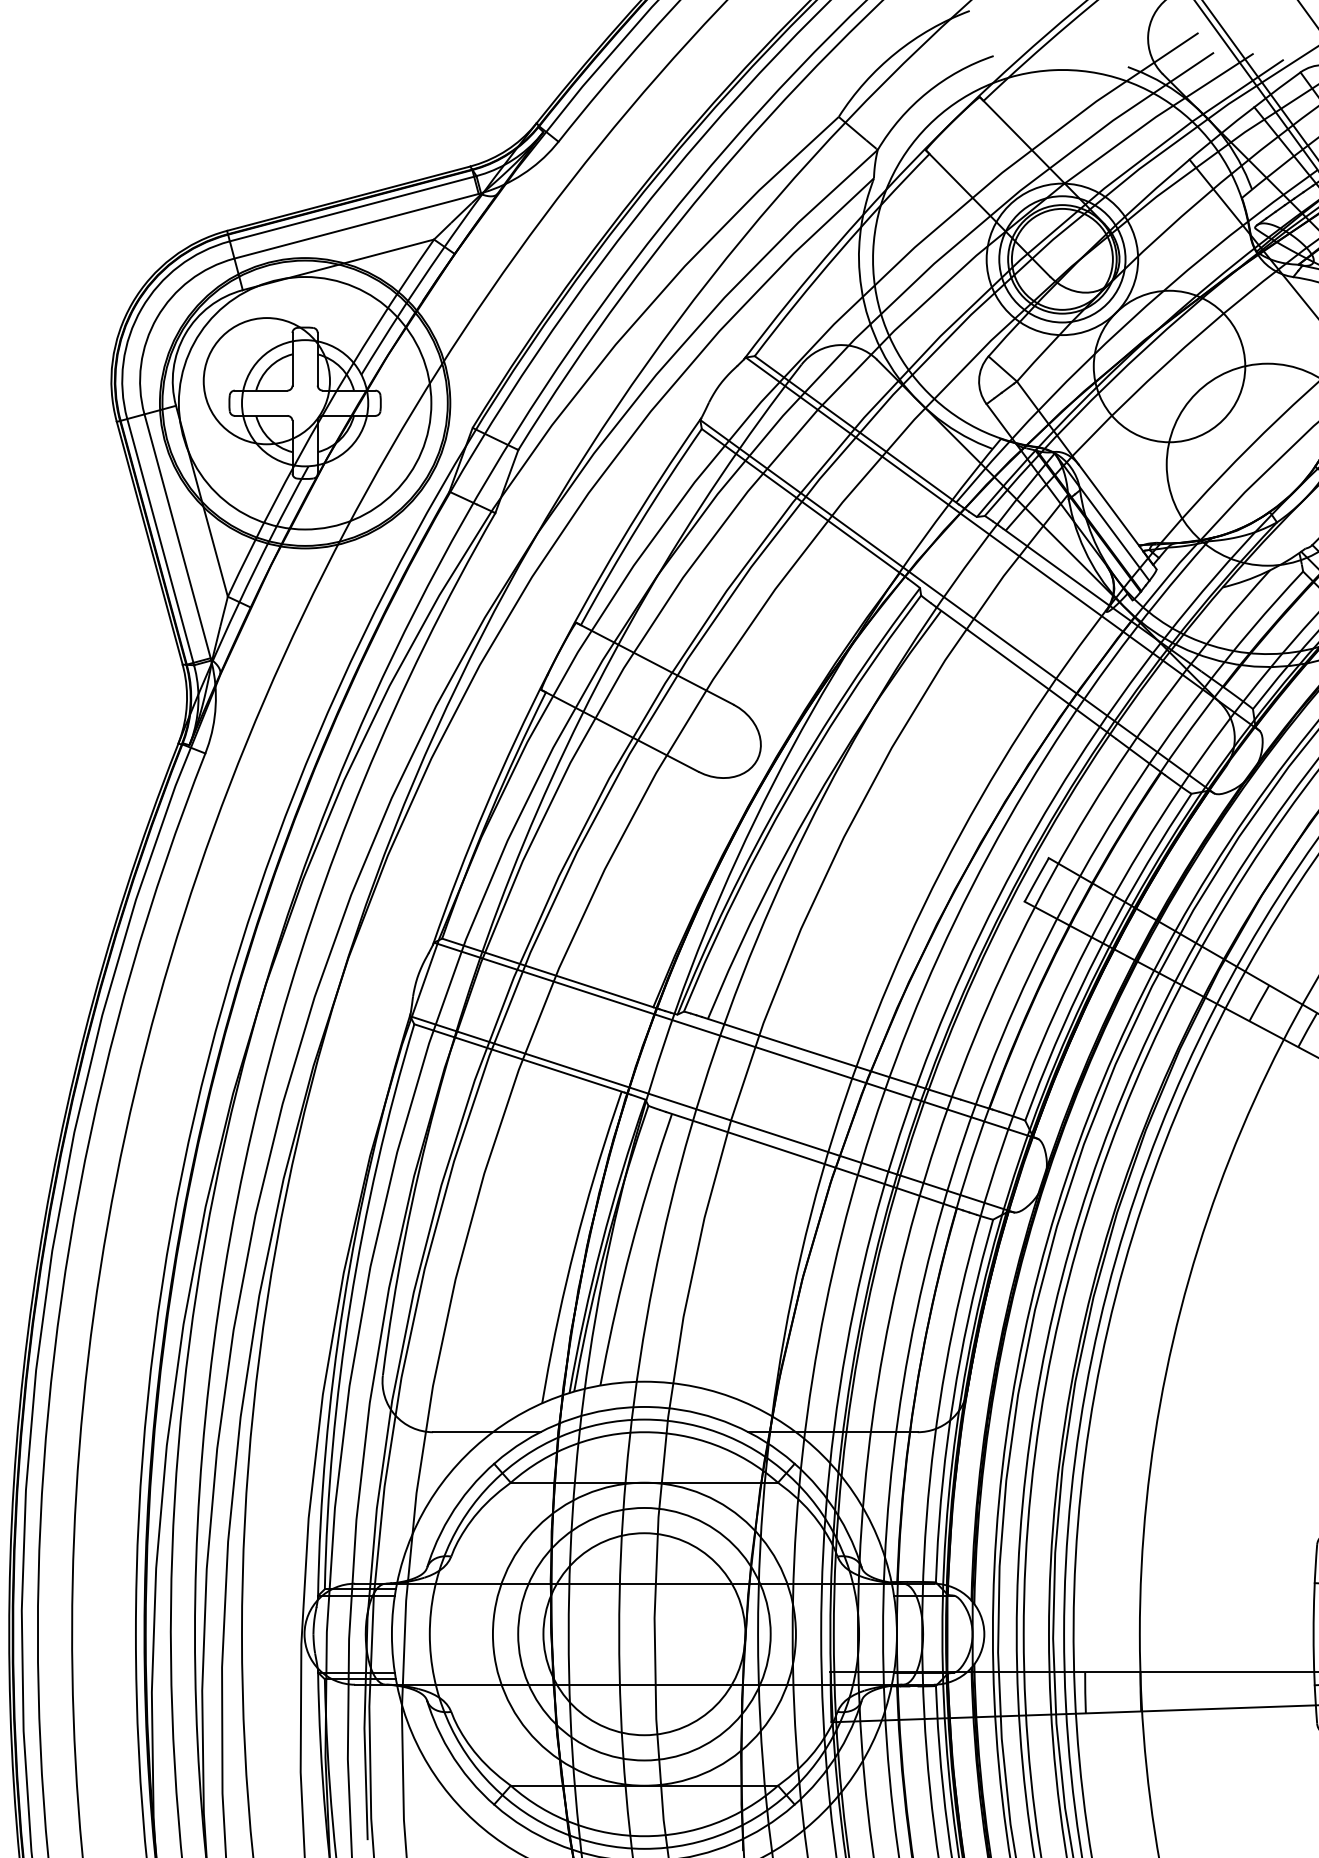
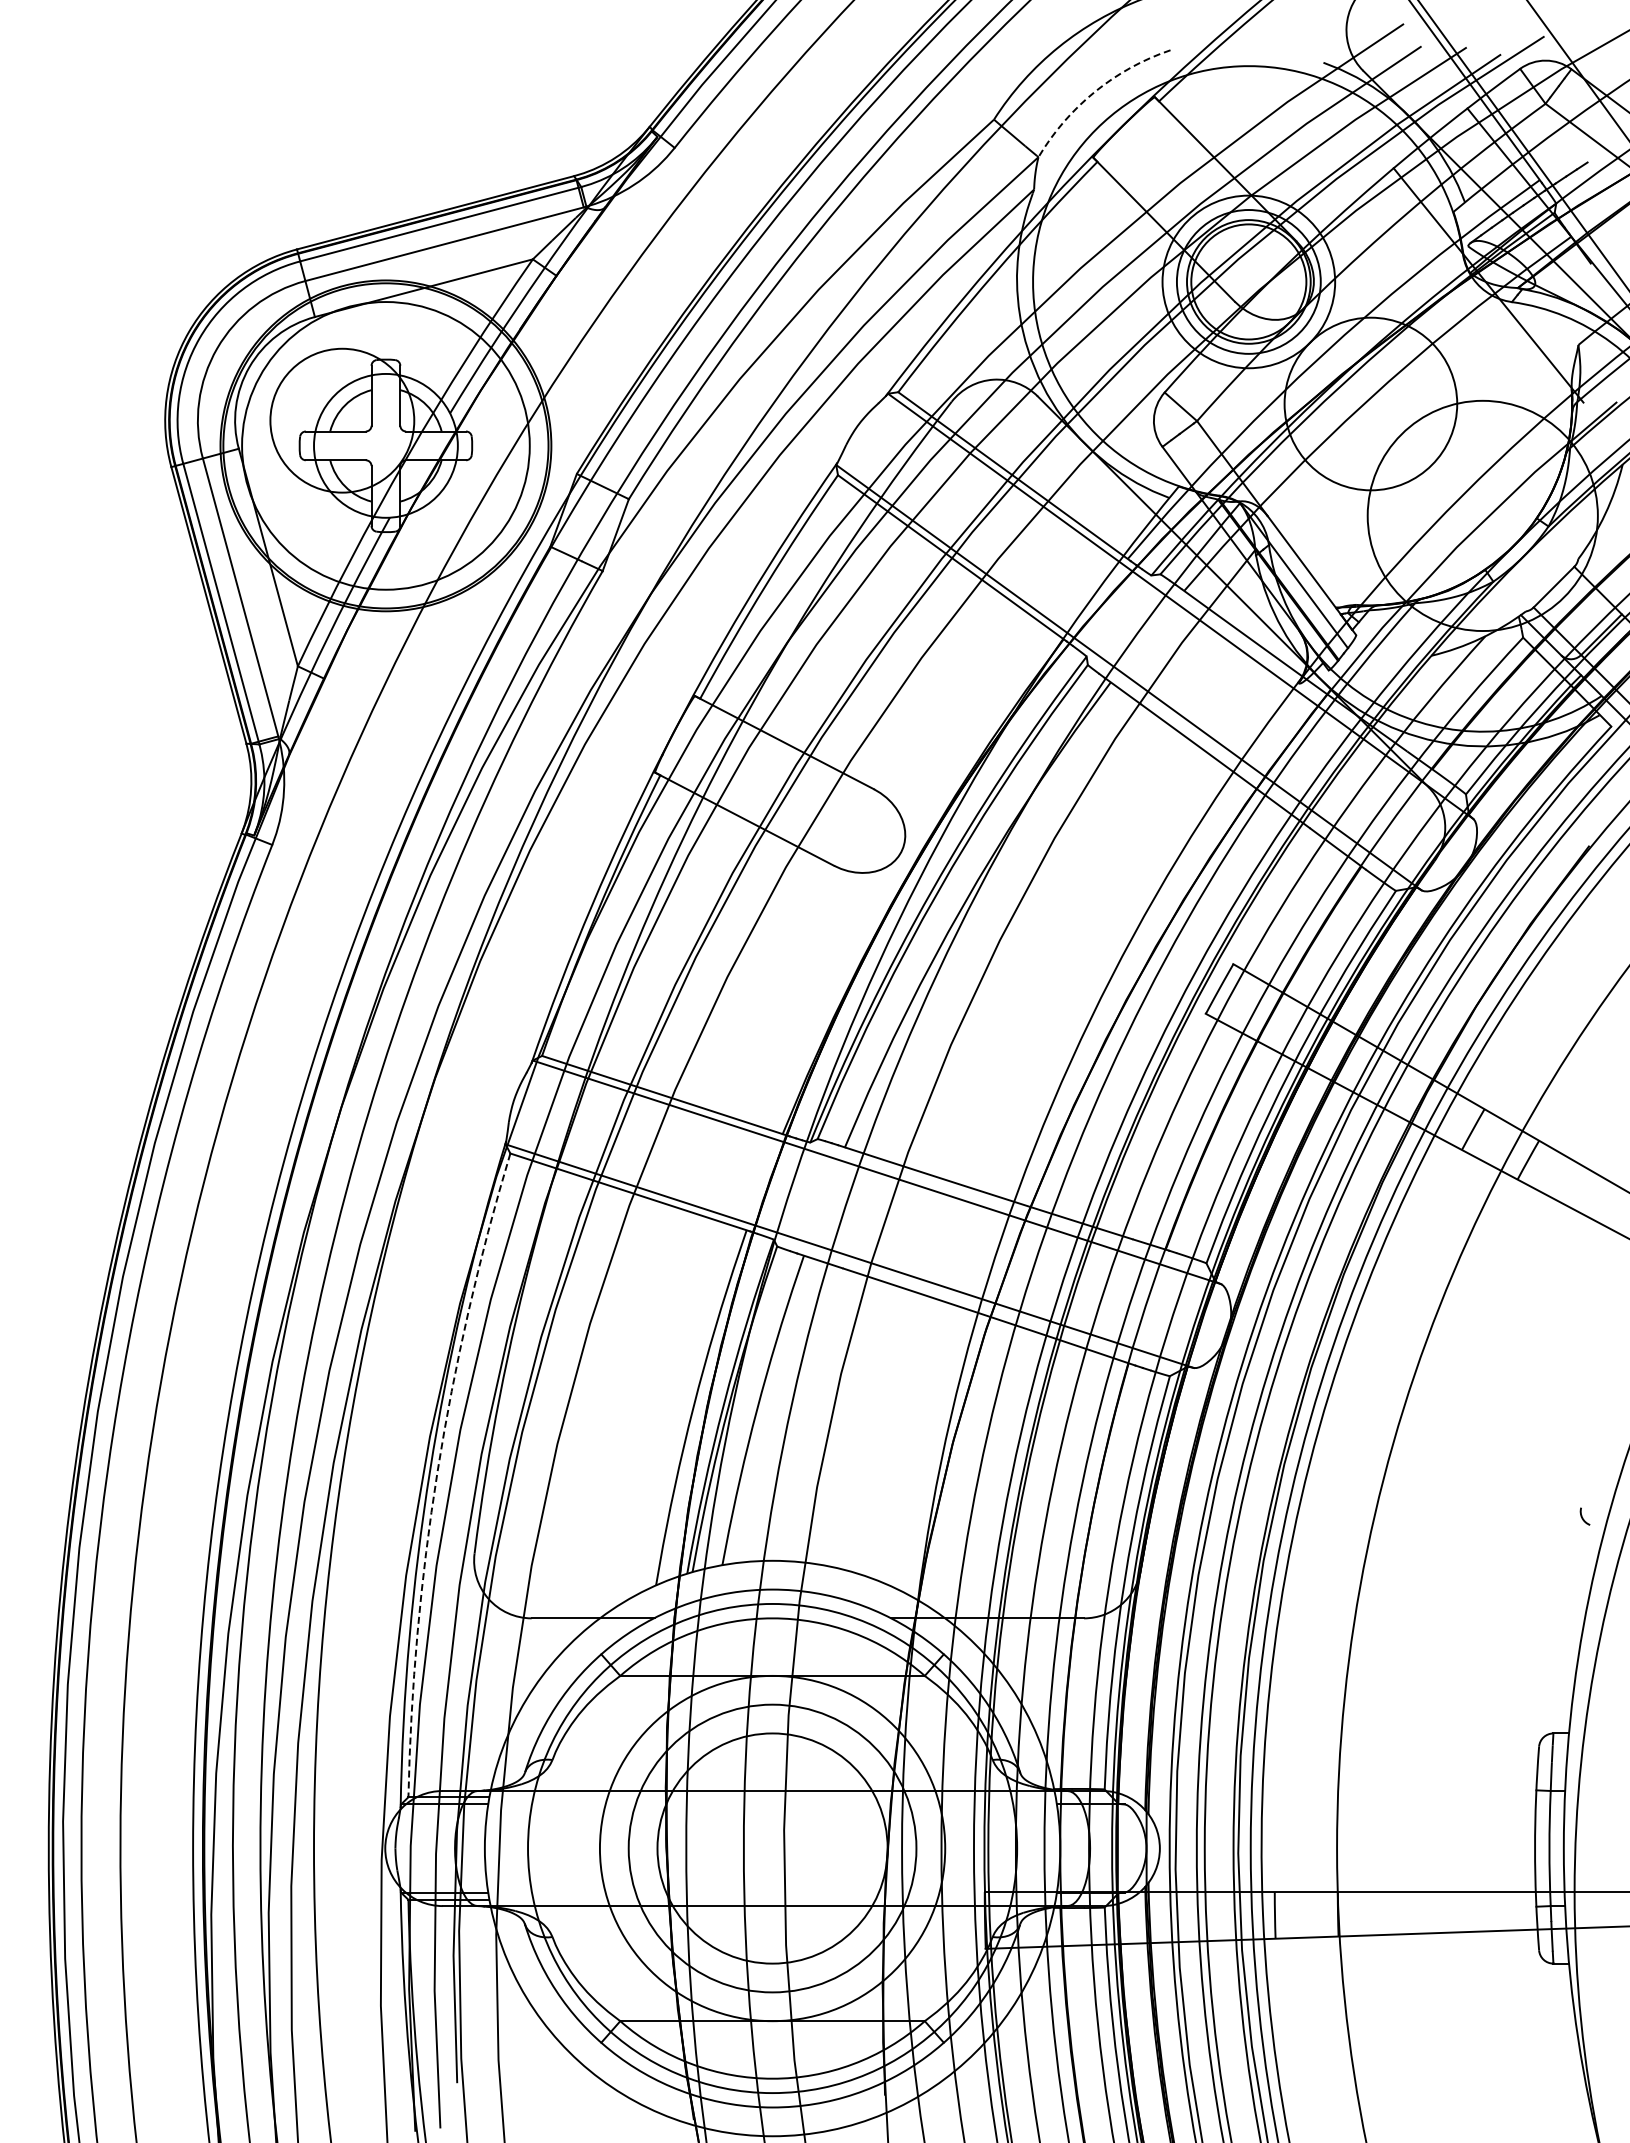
arc: (926, 92) -> (1094, 91), solid -> dashed
arc: (350, 1303) -> (437, 1471), solid -> dashed

